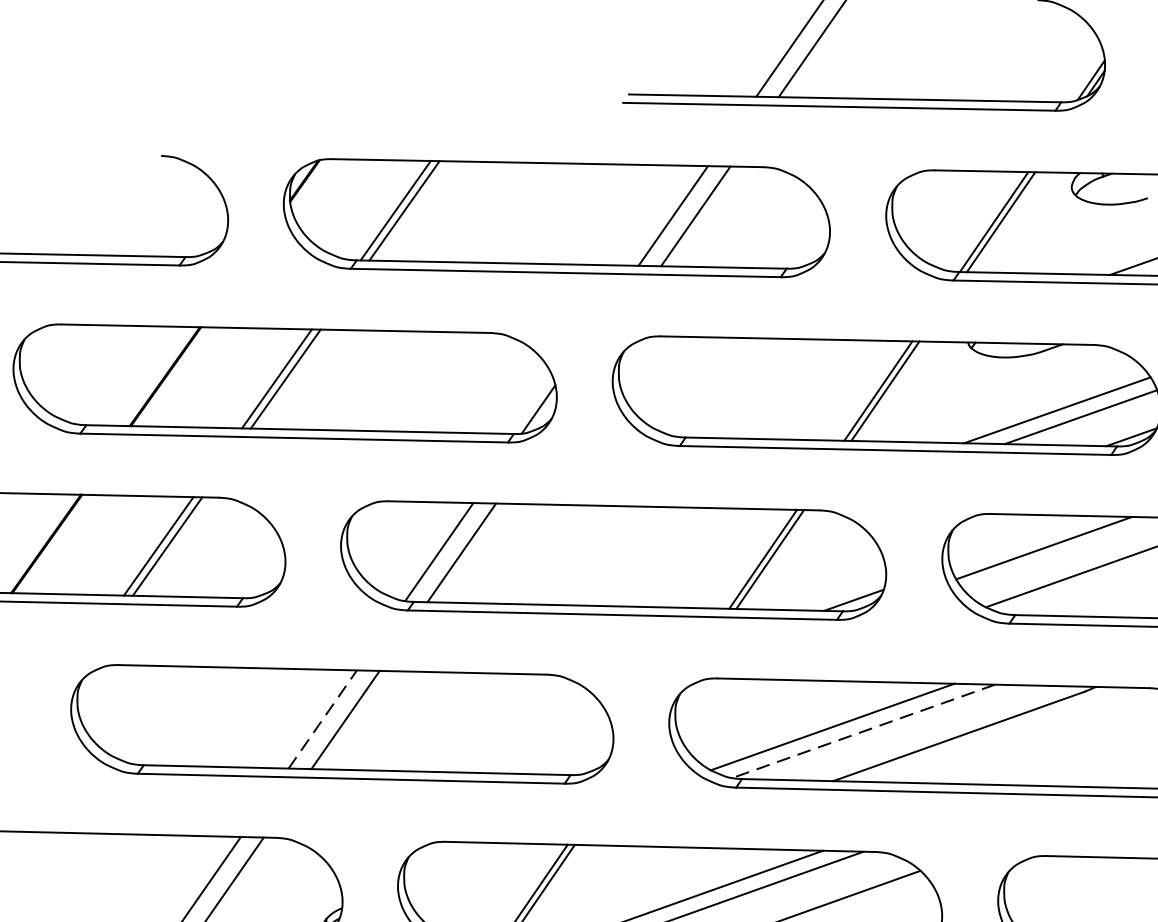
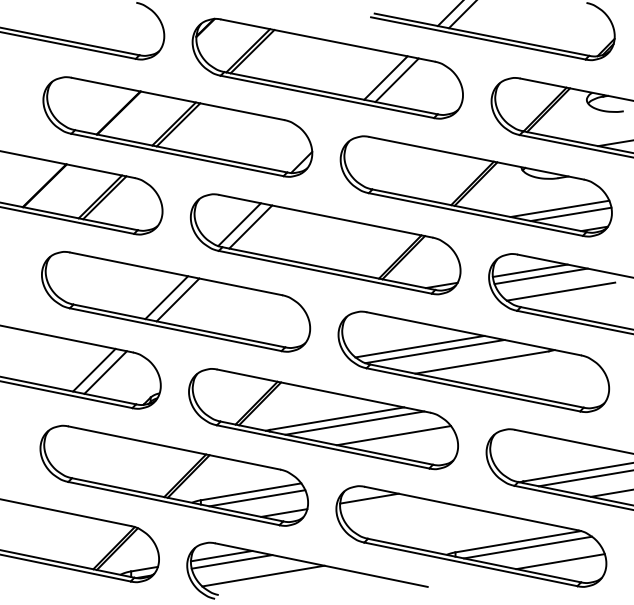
line: (1019, 540) -> (529, 270), added
line: (324, 718) -> (167, 297), dashed -> solid
line: (864, 731) -> (435, 351), dashed -> solid

